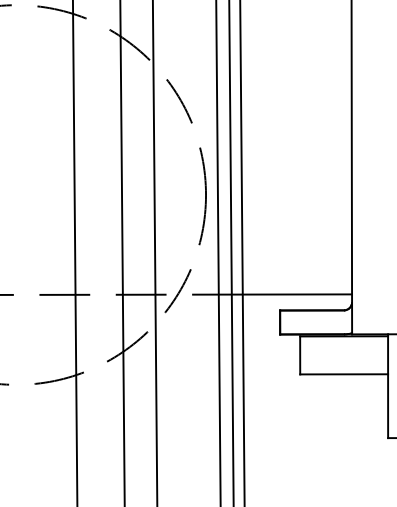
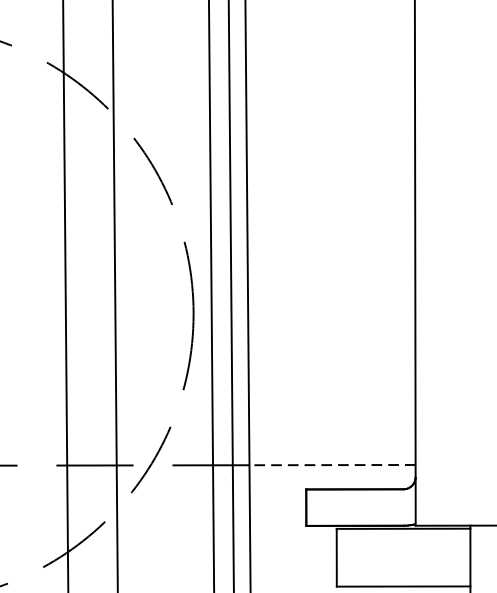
line: (297, 294) -> (332, 465), solid -> dashed

